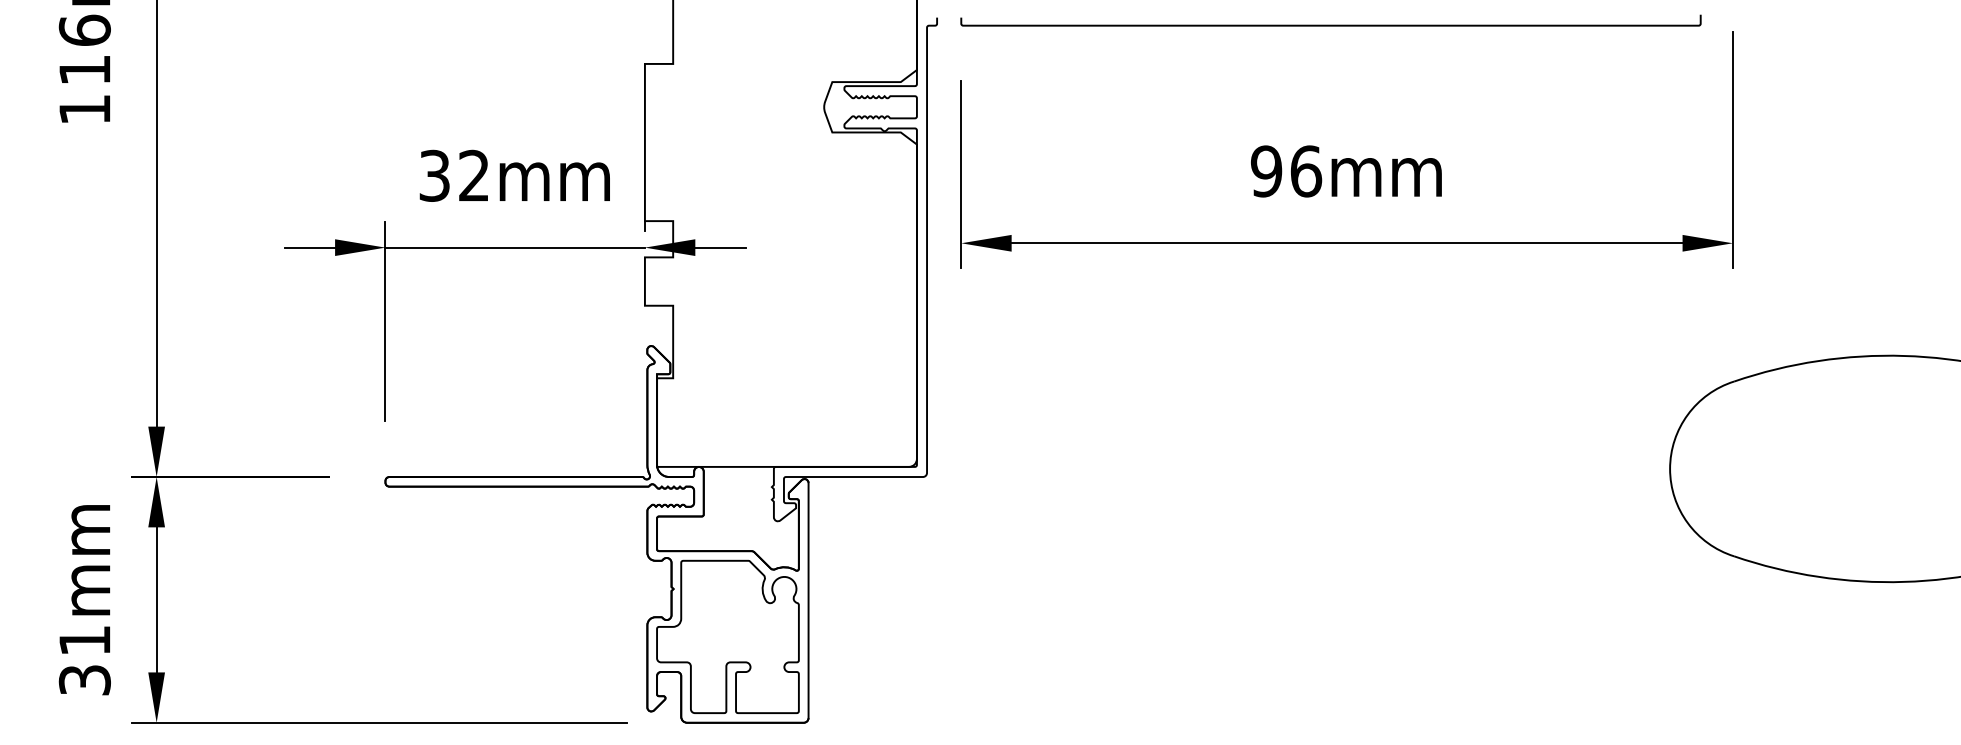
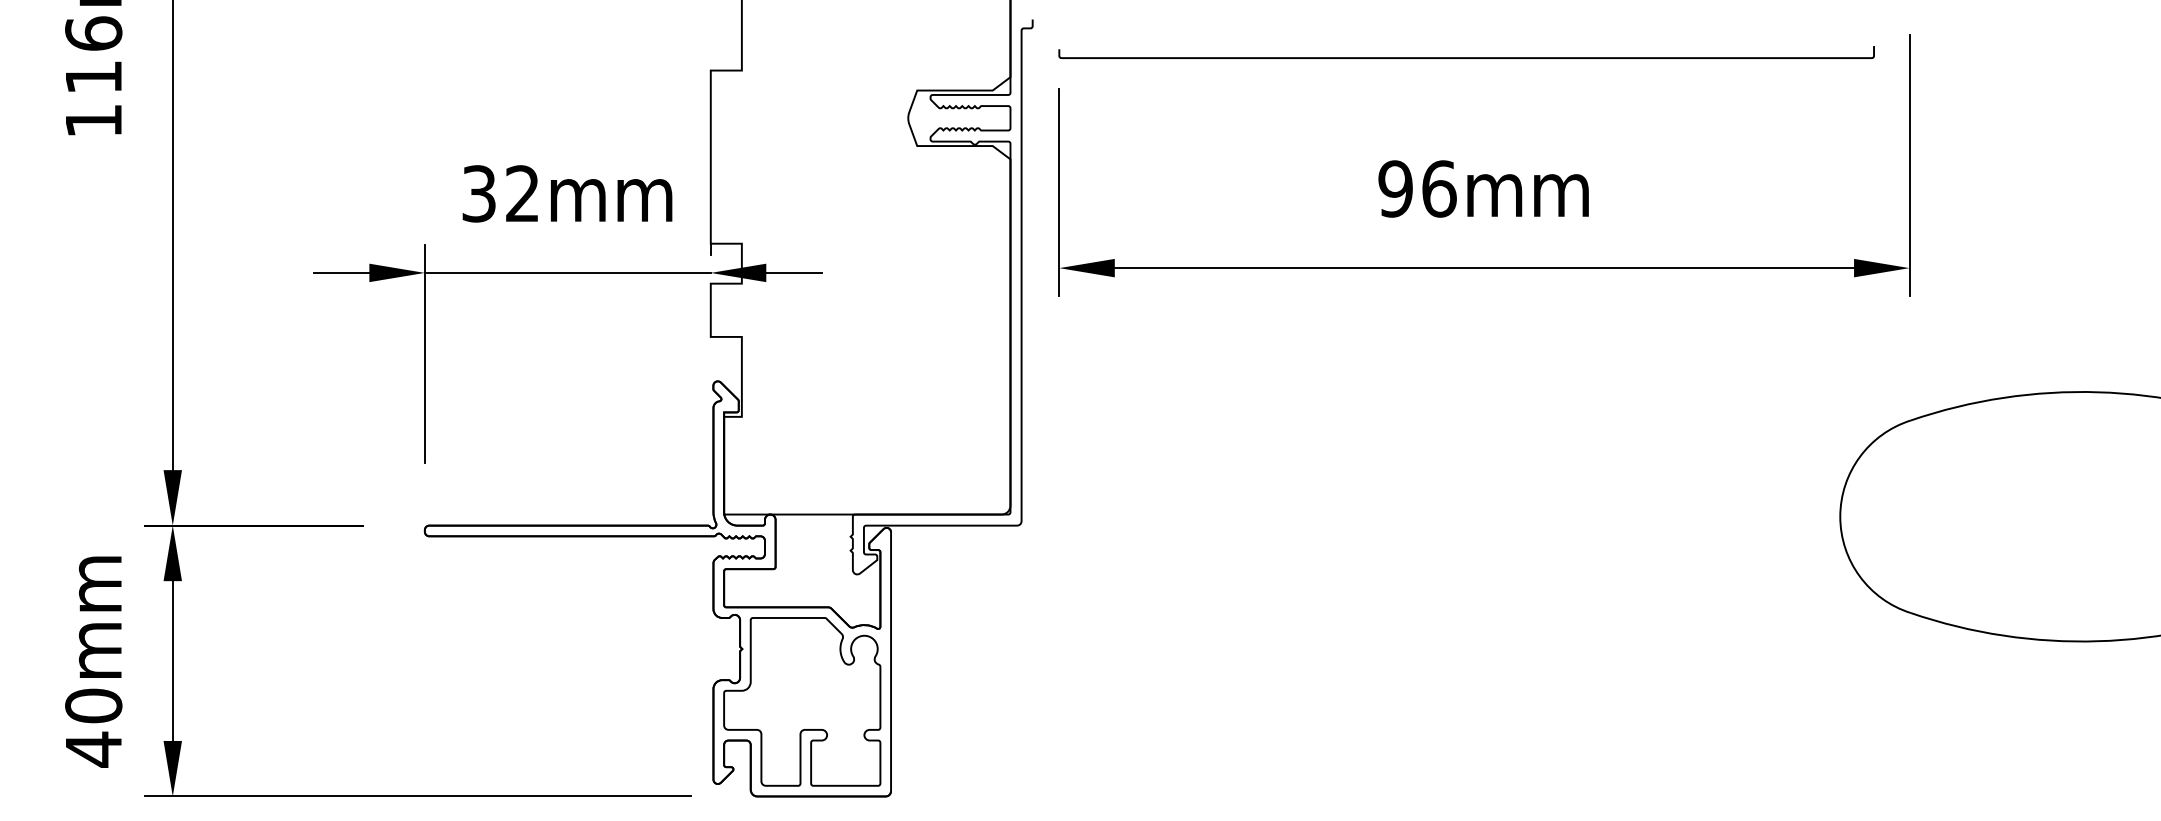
curve: (1330, 24) -> (1466, 56), moved
text: (84, 660) -> (93, 727), 31mm -> 40mm

